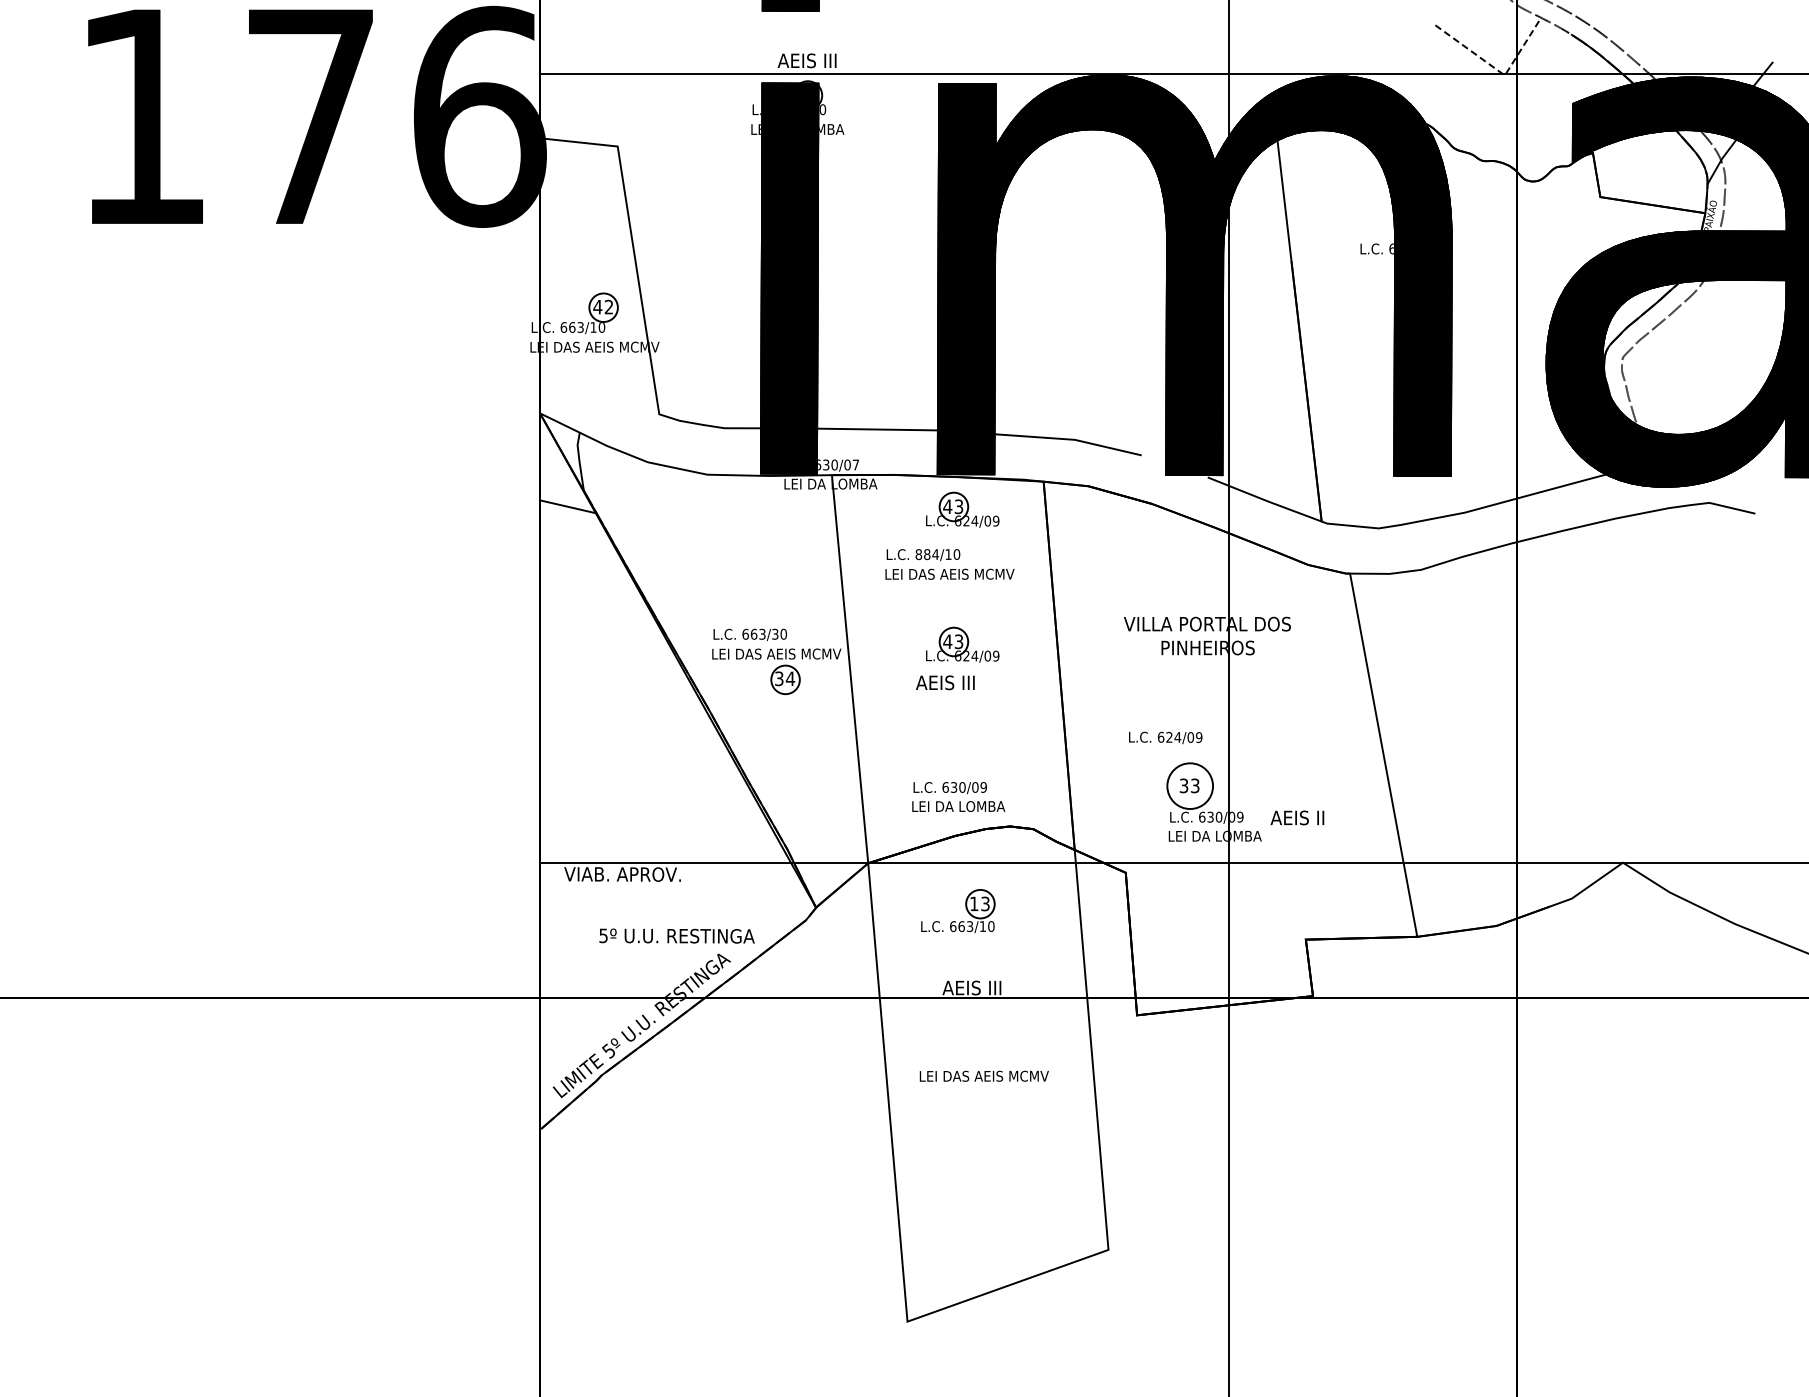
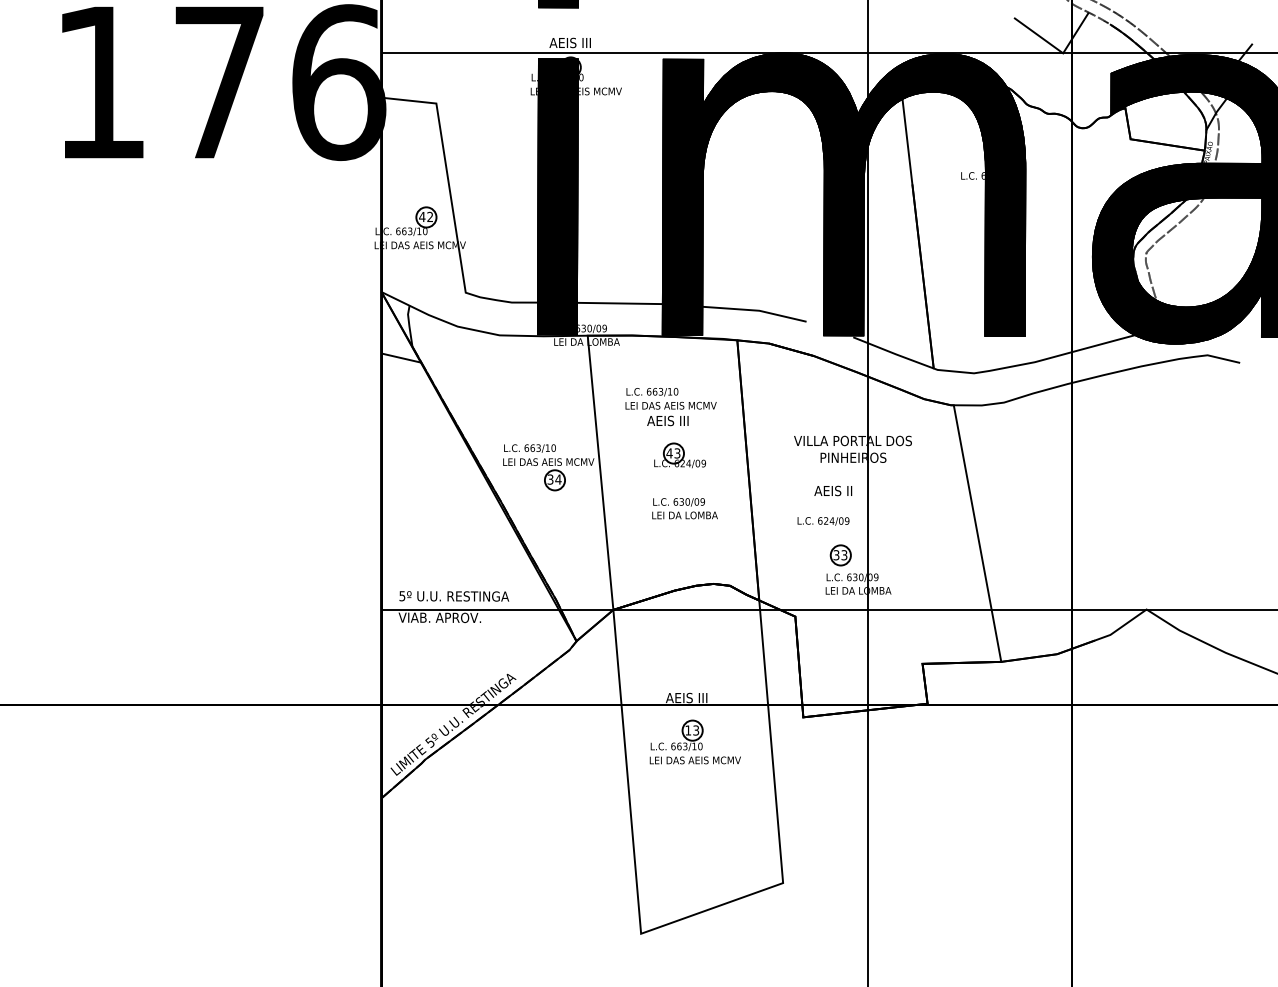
line: (1498, 70) -> (1058, 49), dashed -> solid
text: (849, 128) -> (600, 90), LEI DA LOMBA -> LEI DAS AEIS MCMV
text: (855, 464) -> (604, 328), 630/07 -> 630/09
part: (962, 509) -> (679, 359), removed
text: (927, 554) -> (655, 391), 884/10 -> 663/10
text: (775, 633) -> (547, 447), 663/30 -> 663/10
text: (945, 682) -> (667, 420), moved
circle: (1189, 785) -> (840, 554), size x0.62
text: (958, 796) -> (684, 508), moved
text: (1297, 817) -> (833, 490), moved
part: (965, 908) -> (682, 733), moved
text: (676, 935) -> (453, 595), moved

